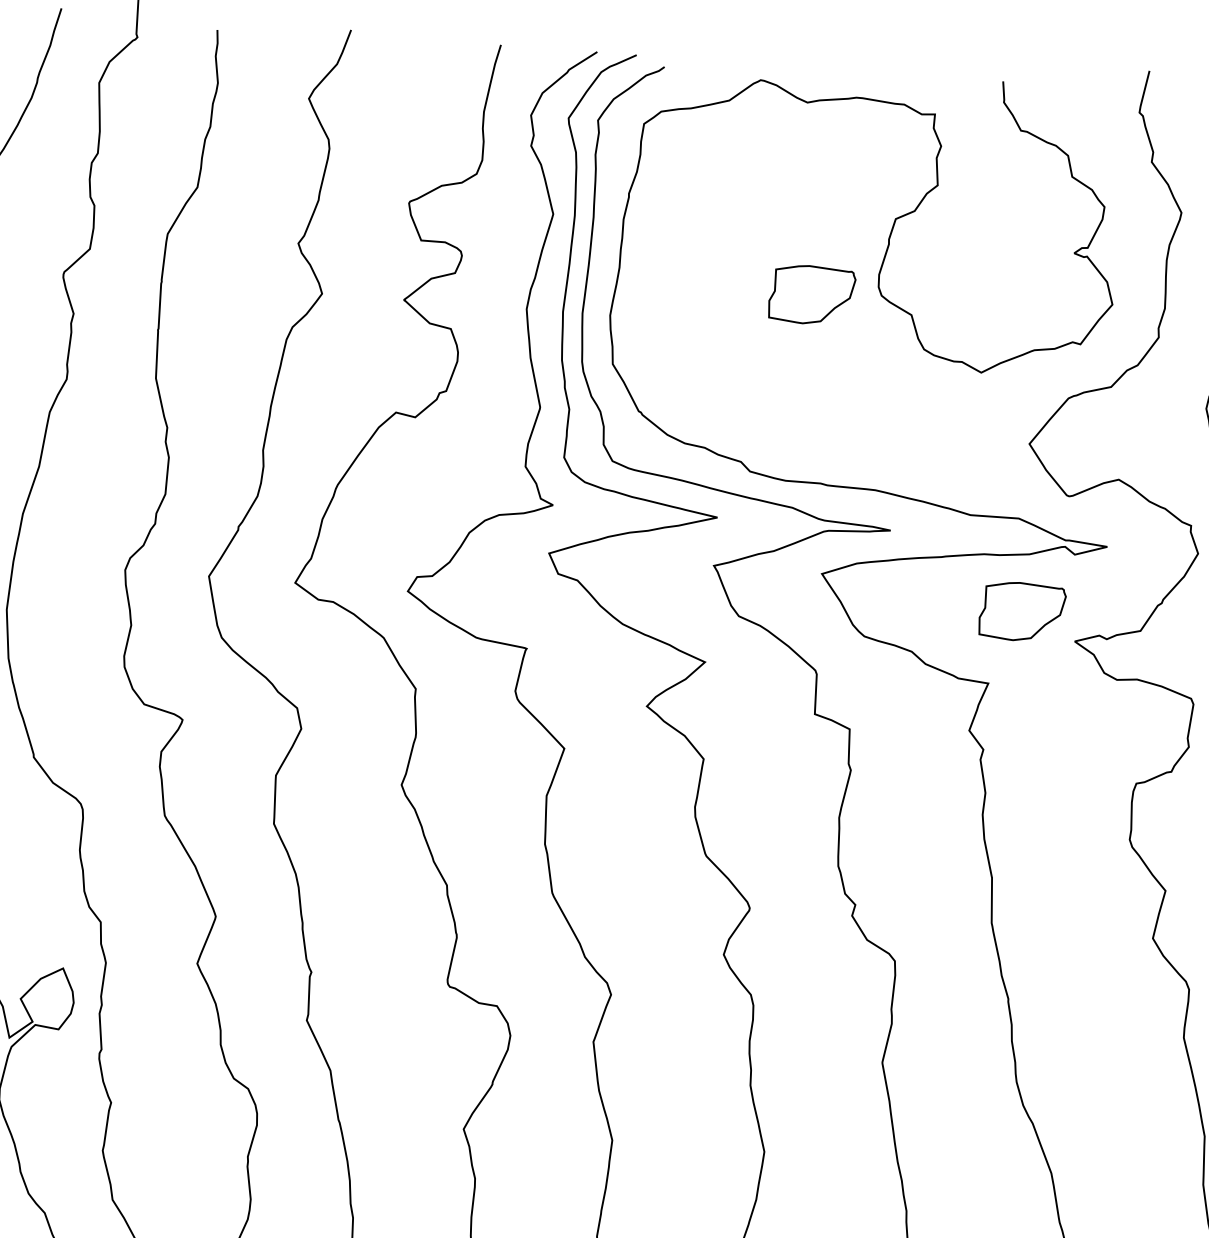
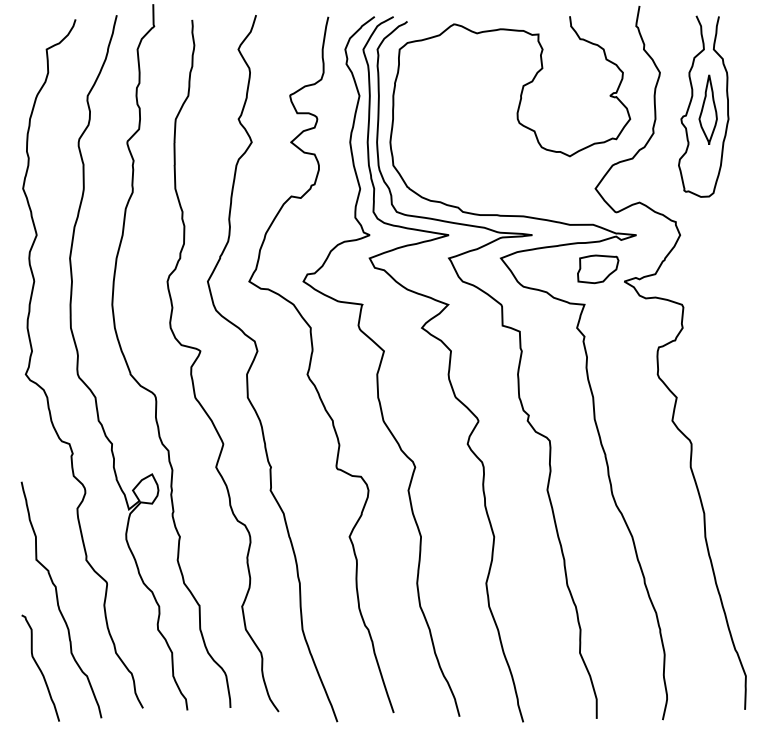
part: (812, 295) -> (486, 125), removed

